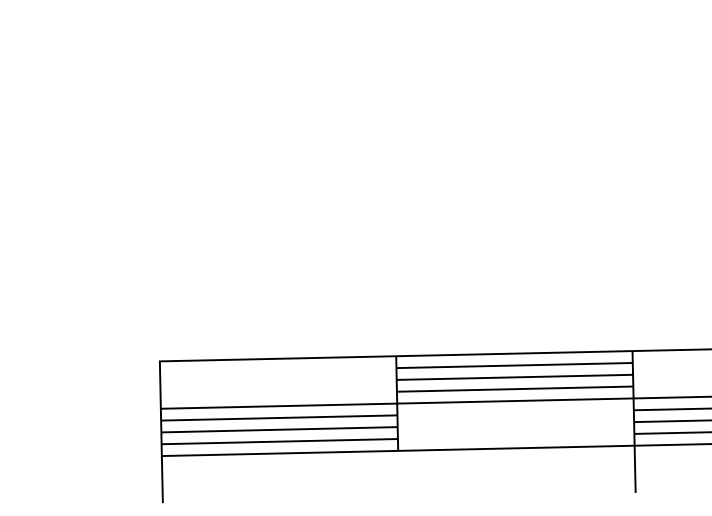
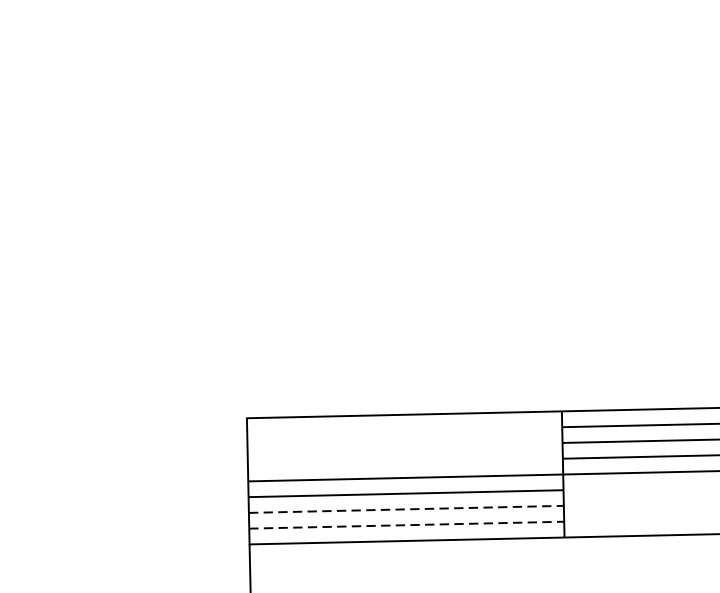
line: (280, 429) -> (407, 509), solid -> dashed
line: (280, 441) -> (407, 525), solid -> dashed

